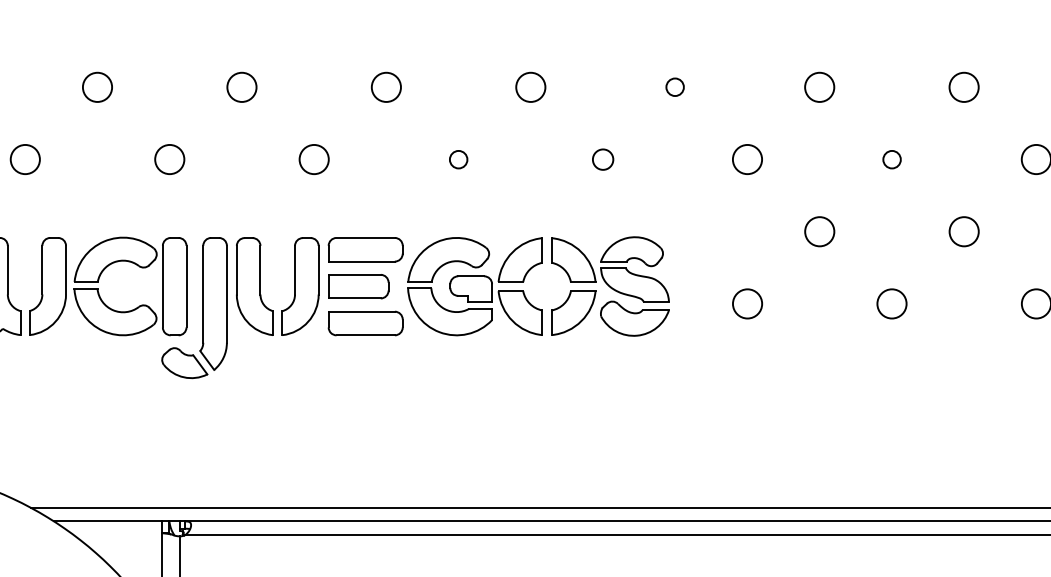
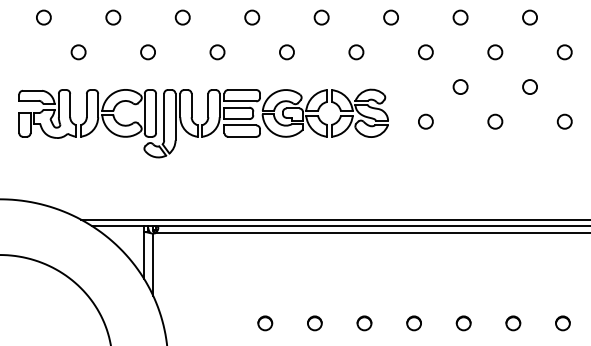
circle: (673, 87) -> (390, 17), size x1.67
circle: (457, 159) -> (286, 52), size x1.67
circle: (603, 159) -> (356, 52), size x1.43
circle: (892, 159) -> (495, 52), size x1.67

